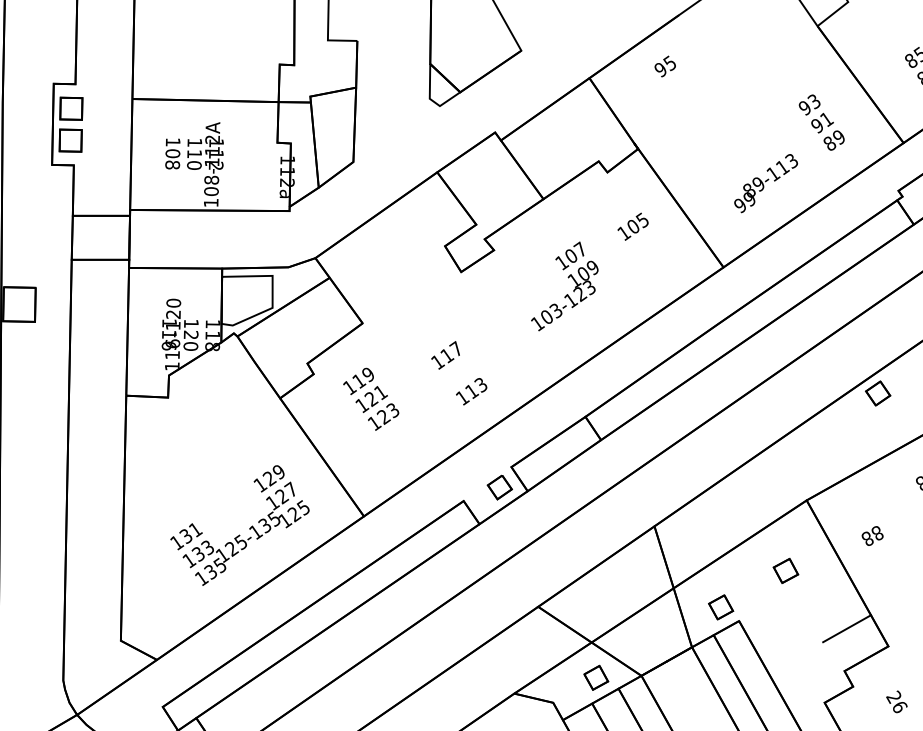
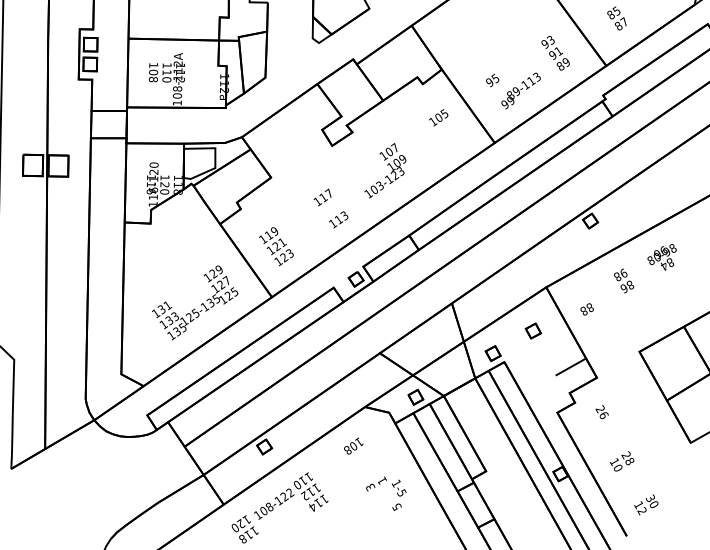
text: (665, 66) -> (492, 80), moved
text: (564, 285) -> (385, 170), moved
text: (371, 398) -> (276, 246), moved

